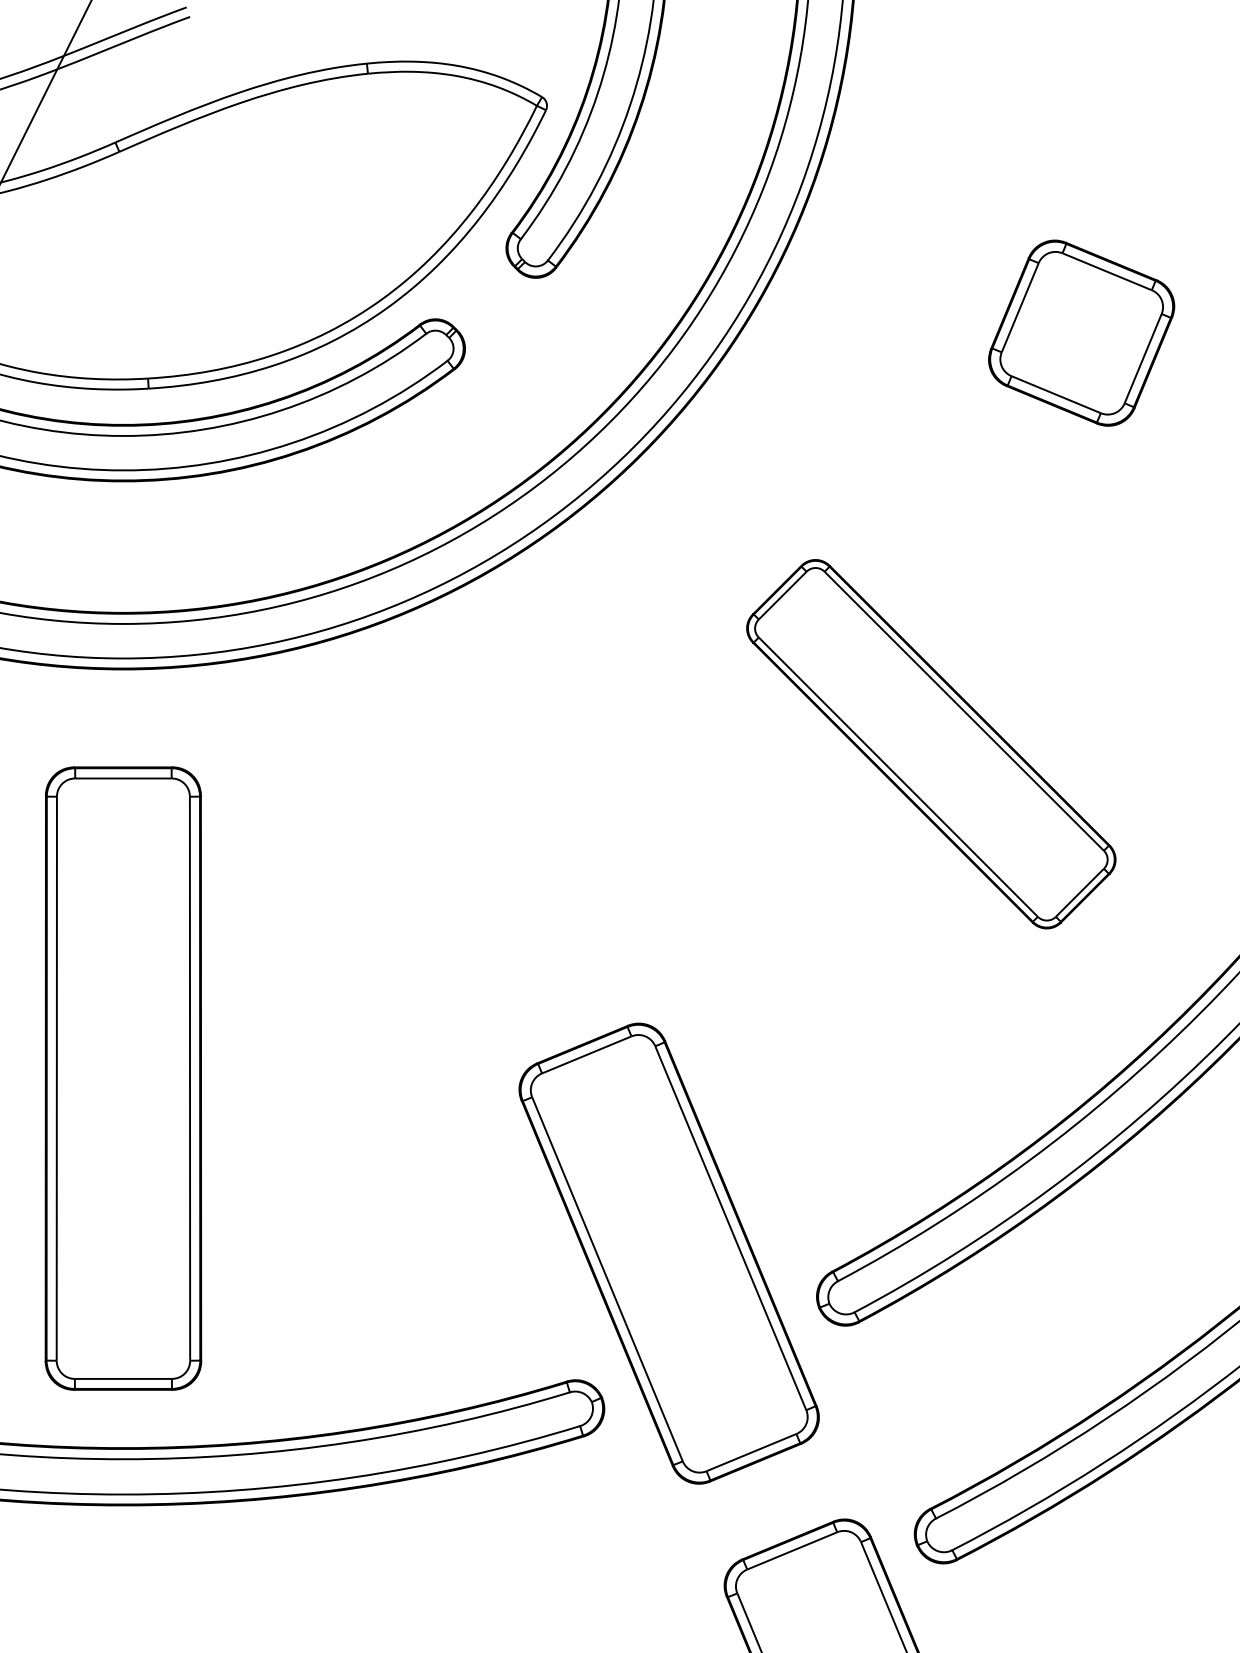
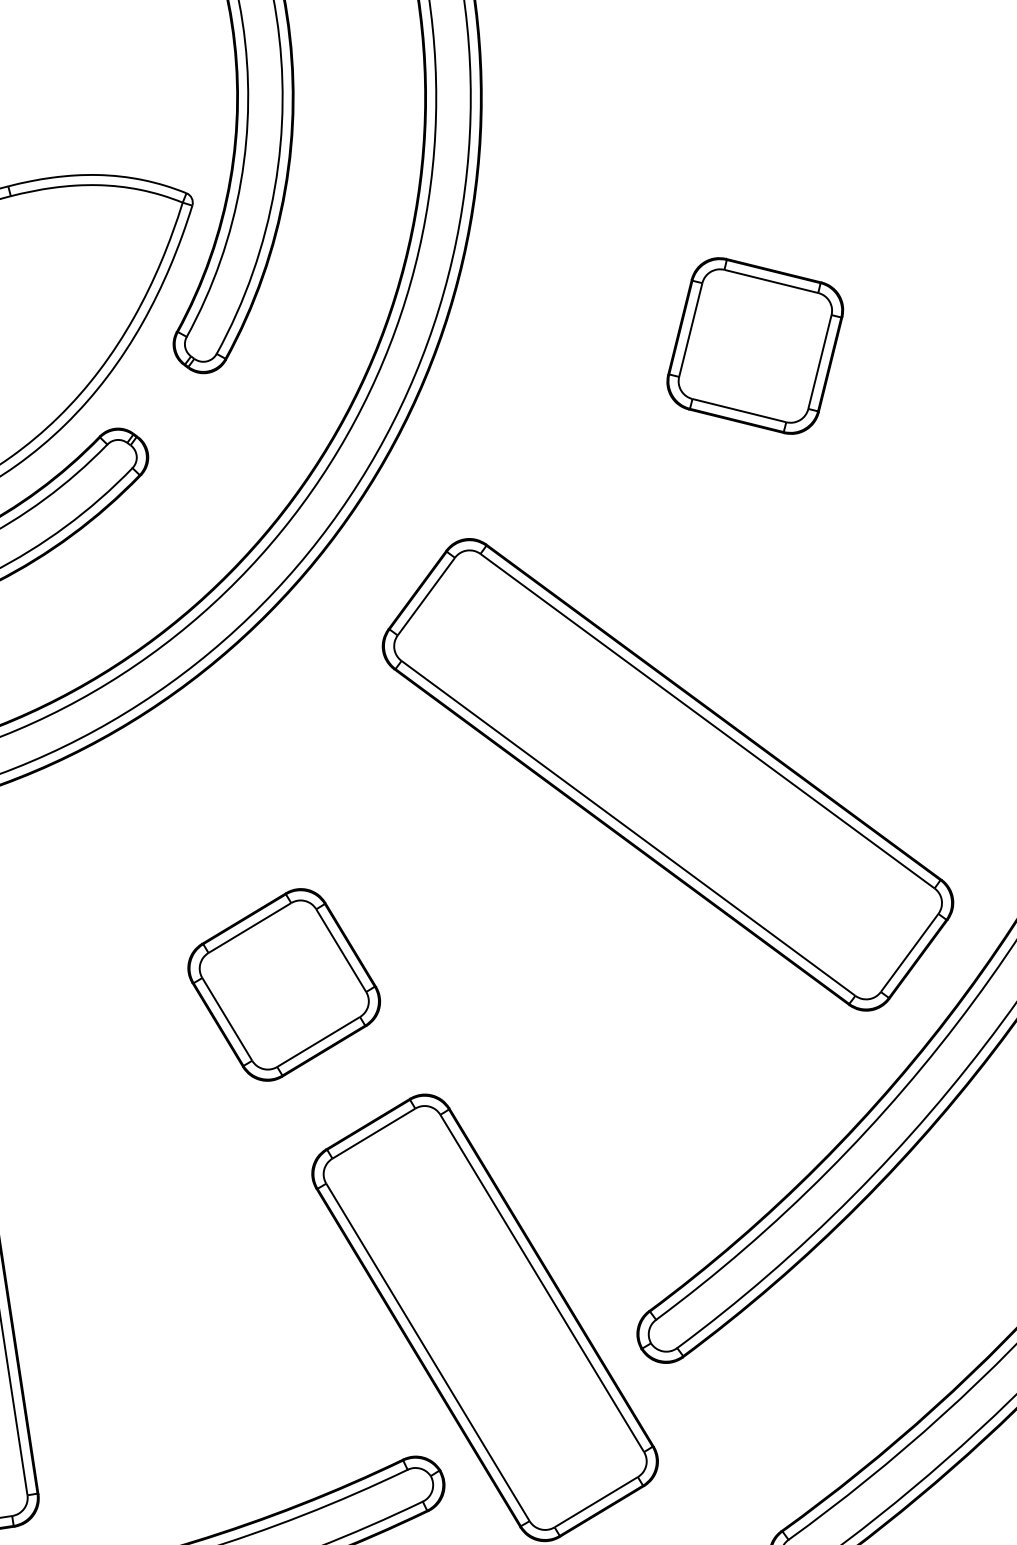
part: (931, 744) -> (668, 775), size x1.43
part: (519, 894) -> (283, 985), added

